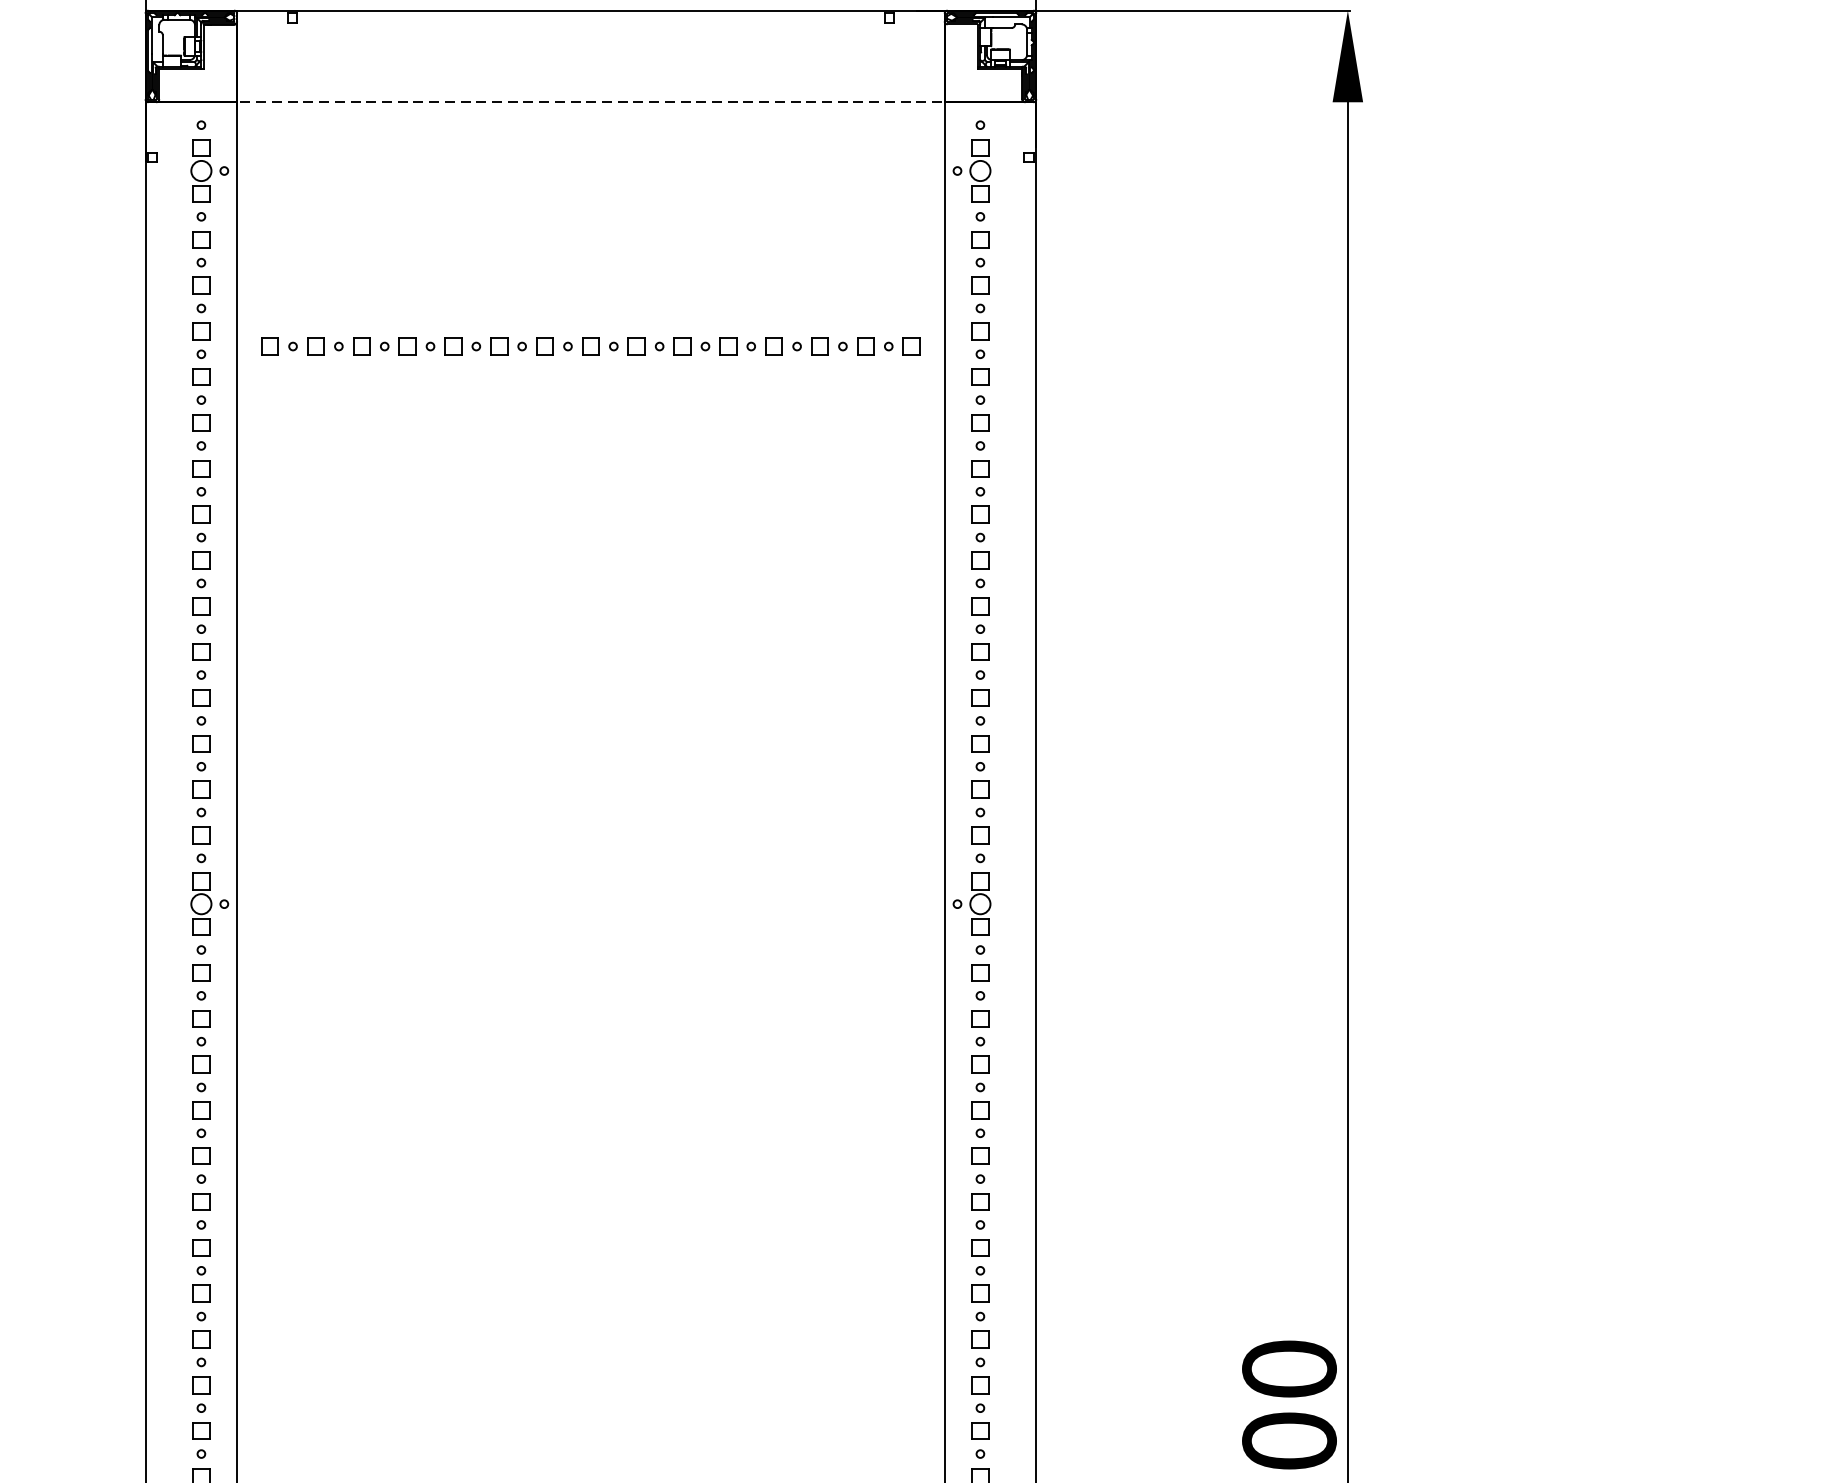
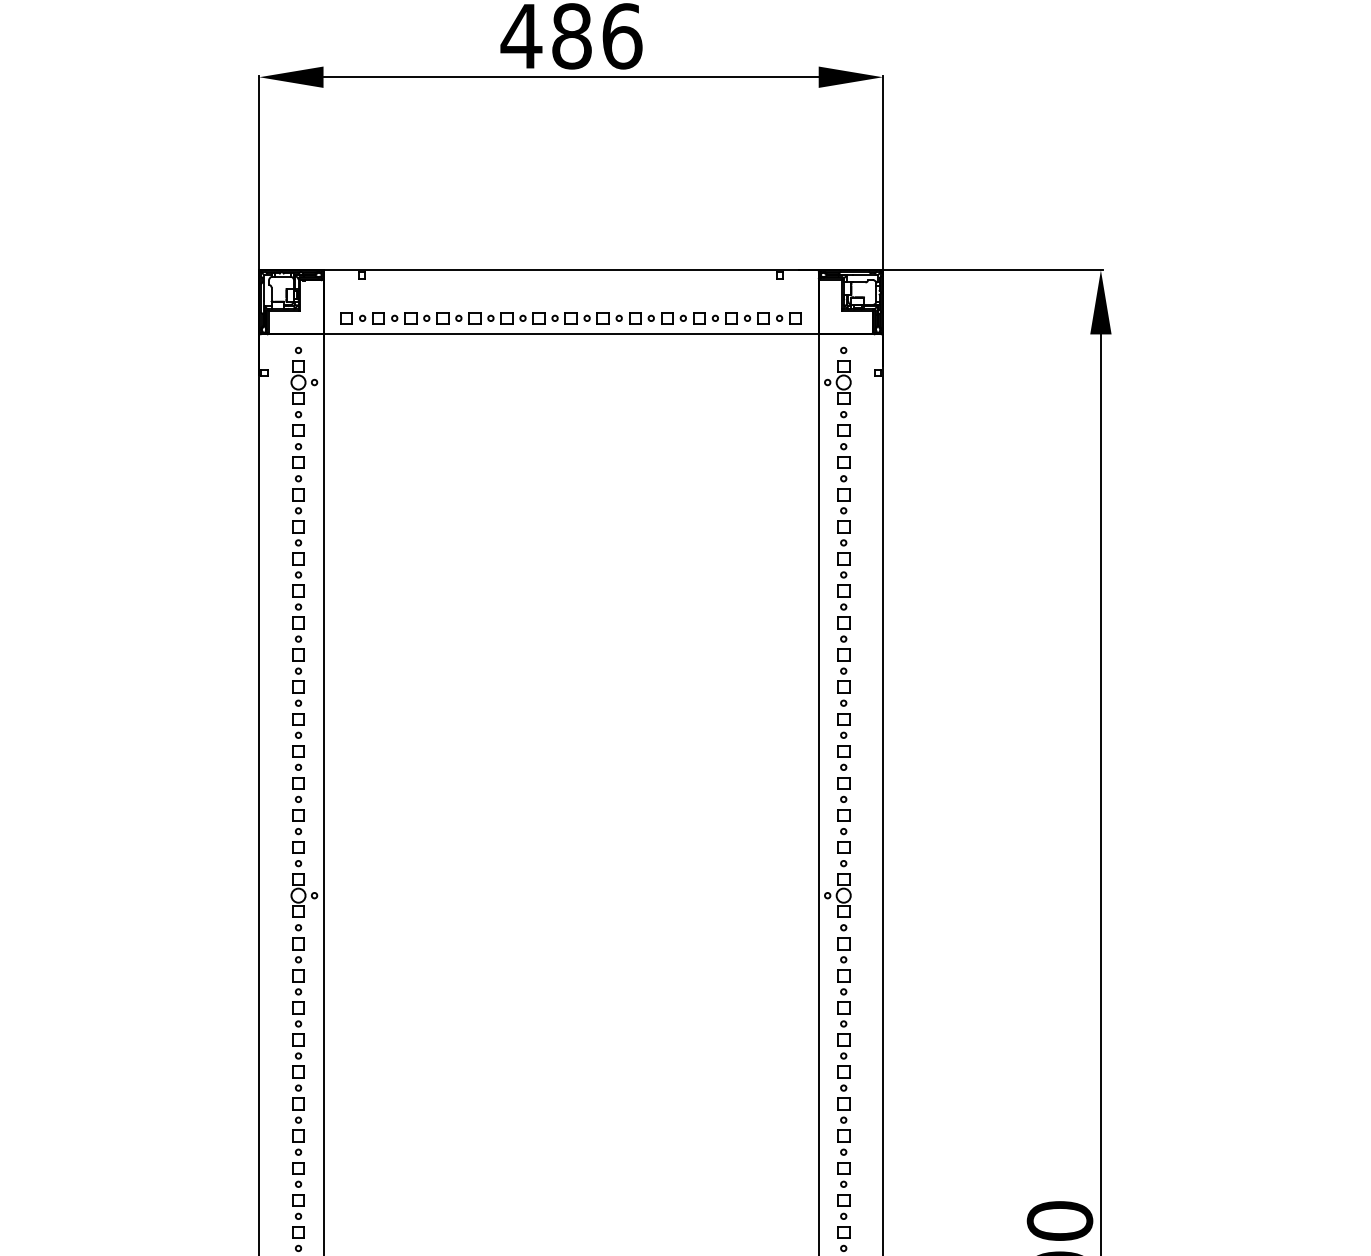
line: (637, 102) -> (603, 334), dashed -> solid
part: (590, 346) -> (570, 318), moved

